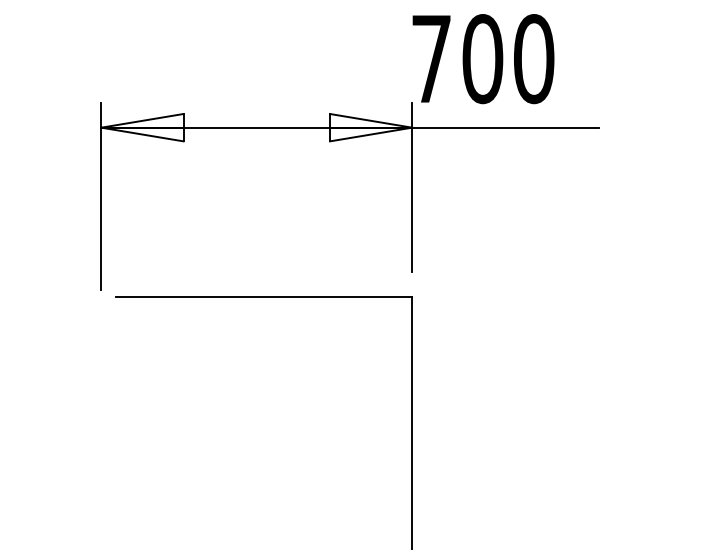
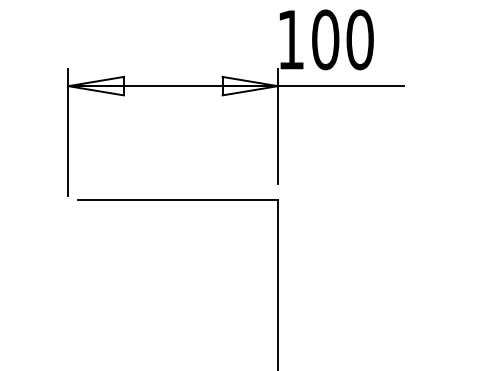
text: (430, 58) -> (290, 39), 700 -> 100

